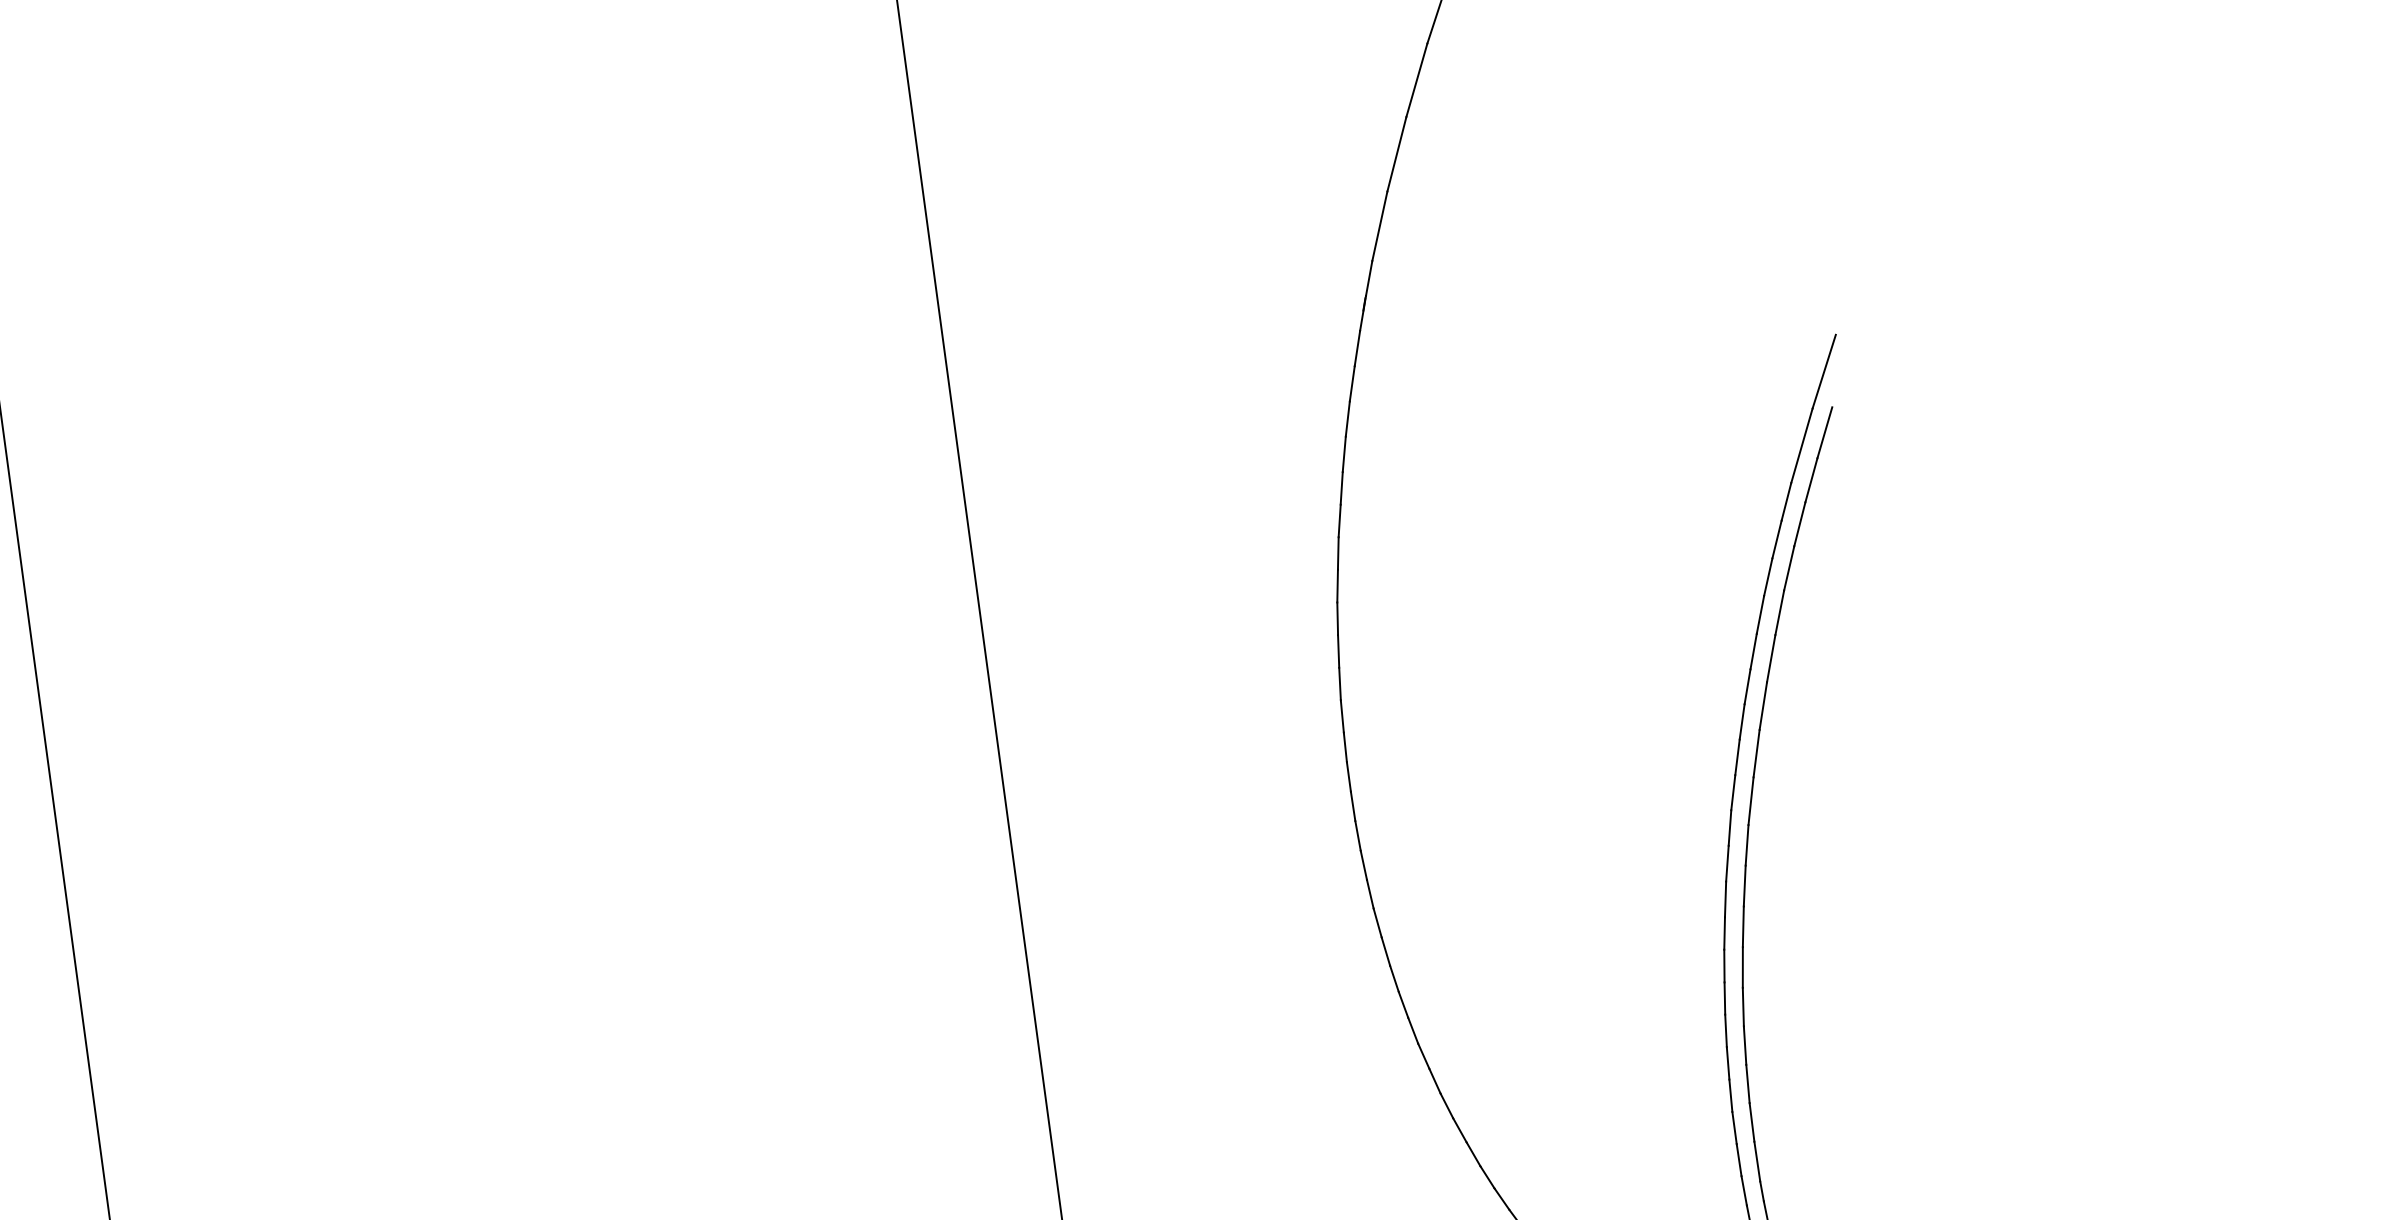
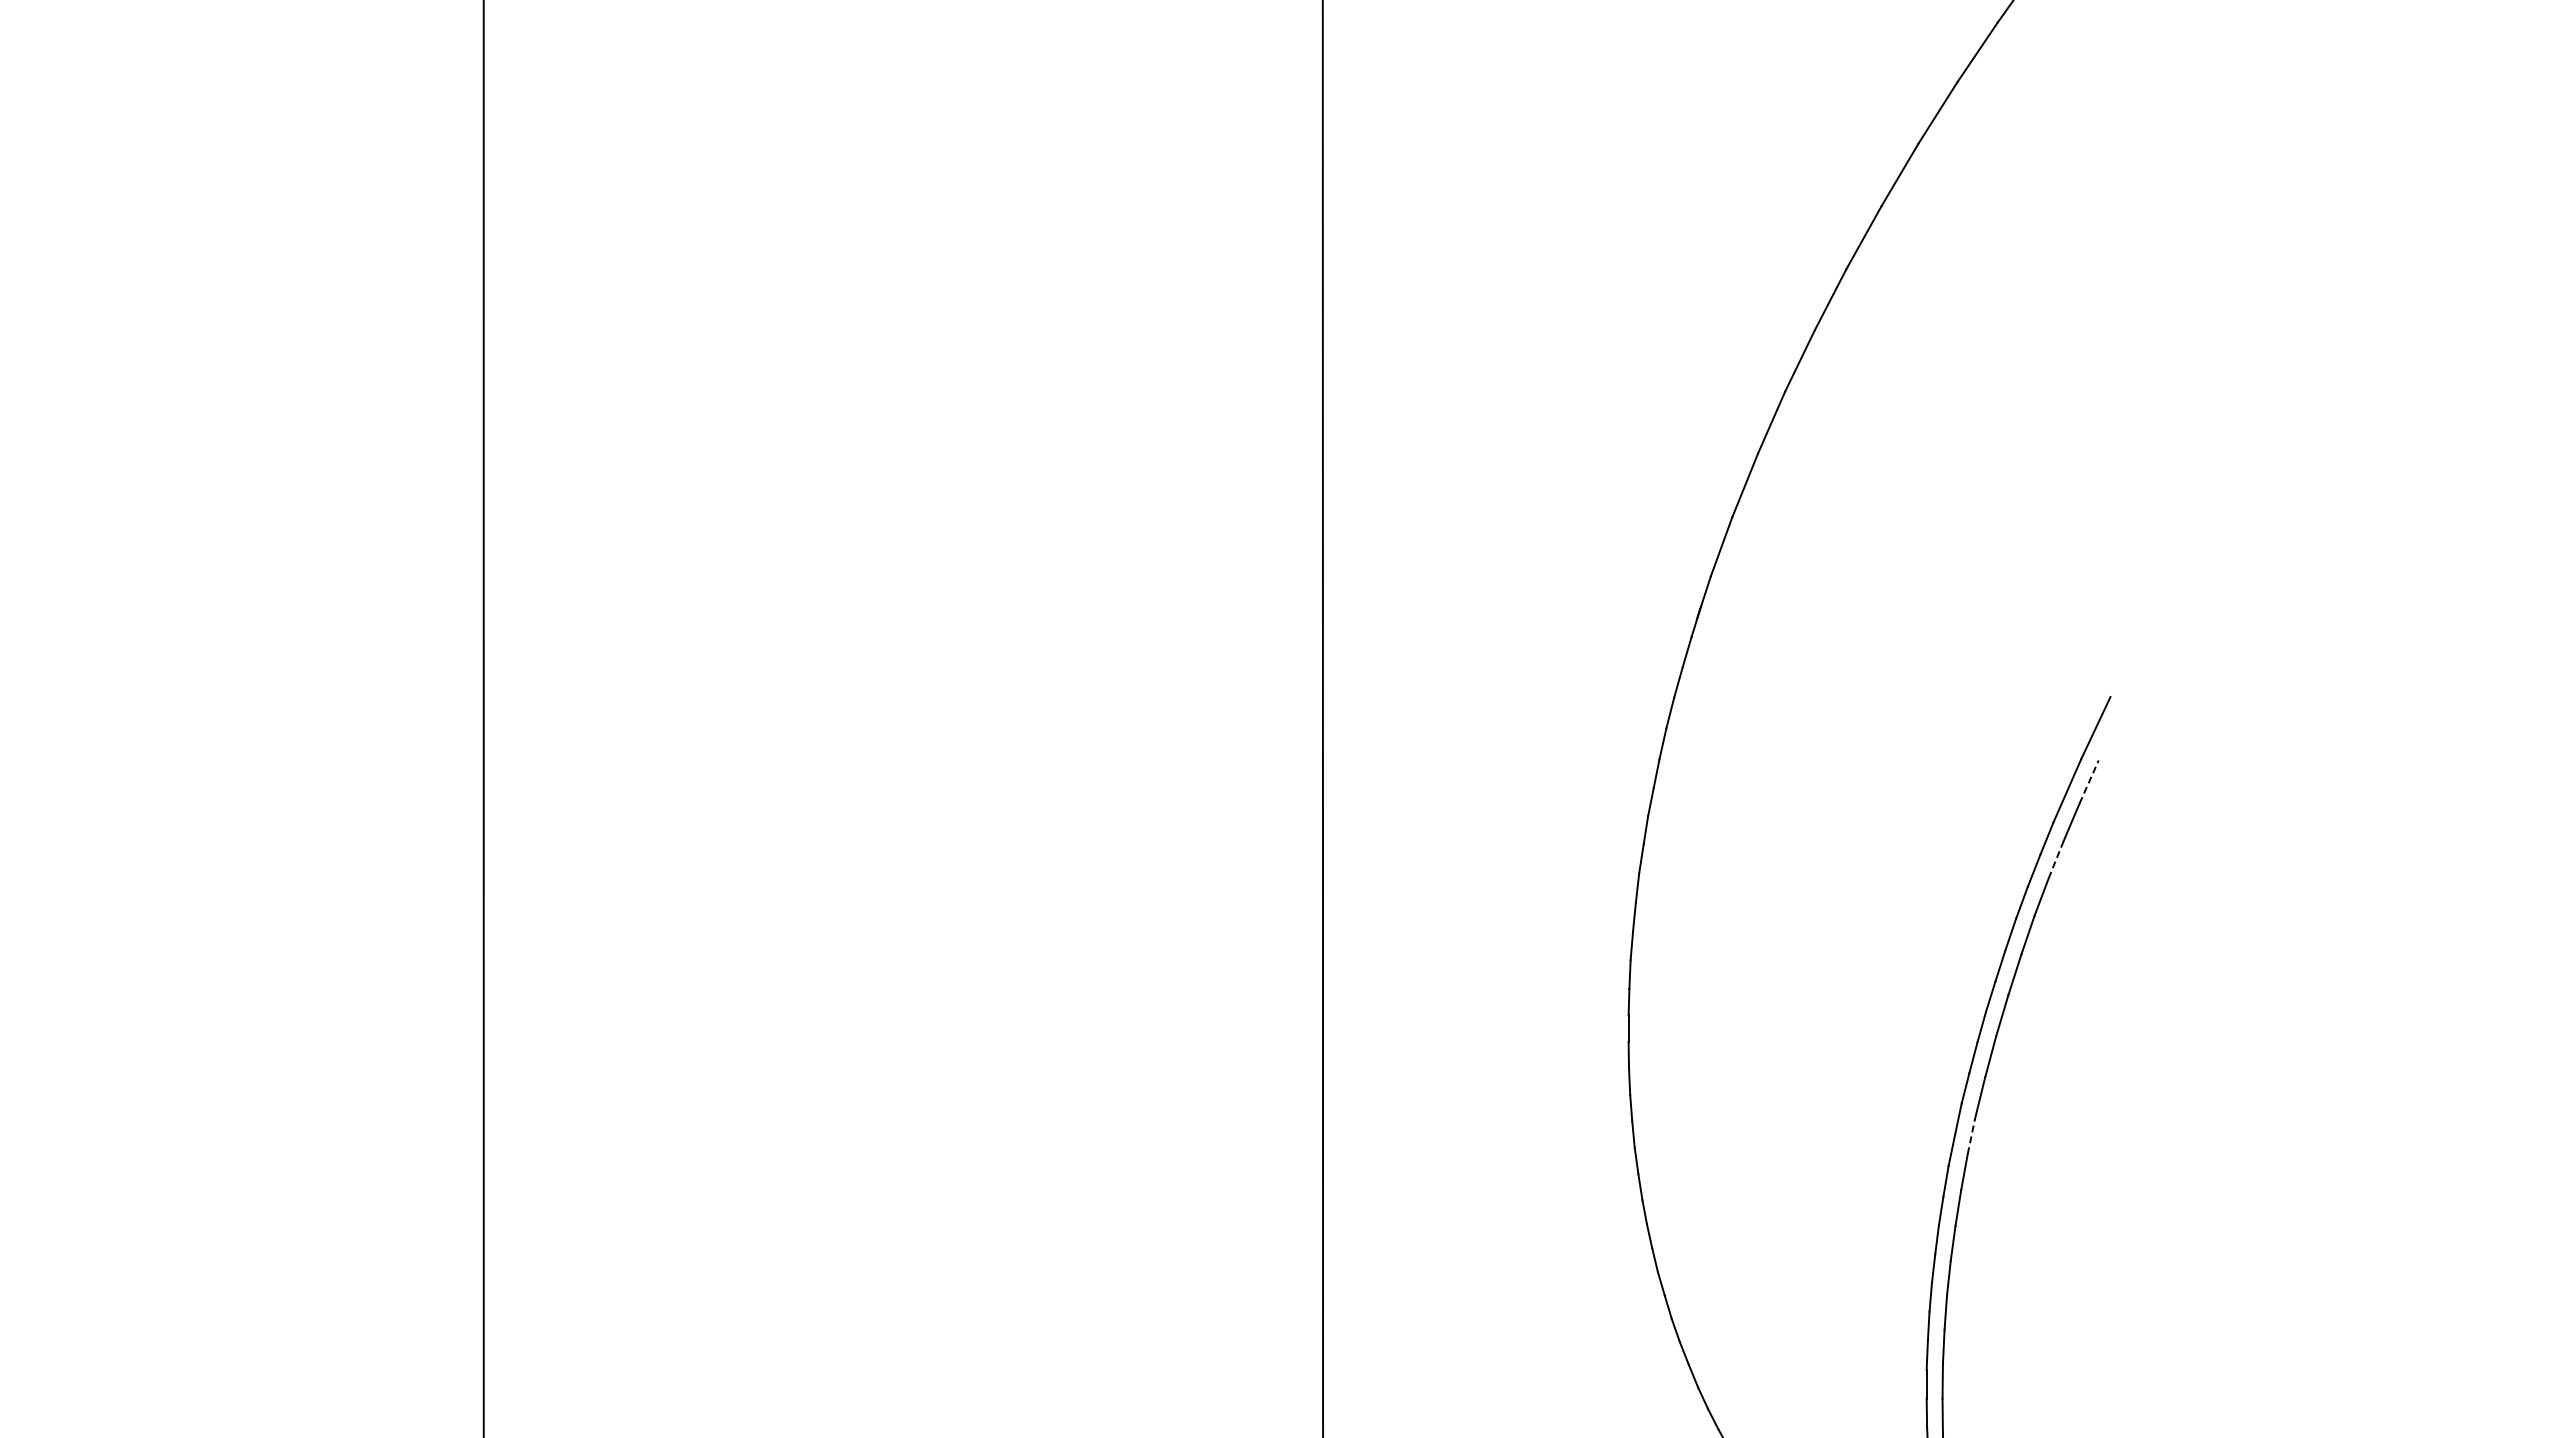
line: (1825, 433) -> (2089, 782), solid -> dashed
line: (1800, 523) -> (2056, 859), solid -> dashed
line: (1747, 844) -> (1971, 1135), solid -> dashed

